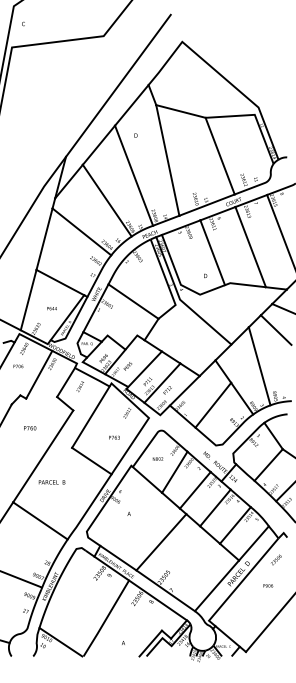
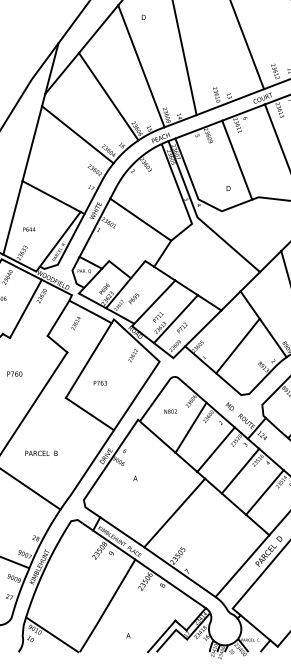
text: (51, 308) -> (28, 229), moved
text: (114, 437) -> (100, 382), moved
text: (51, 482) -> (40, 453), moved

